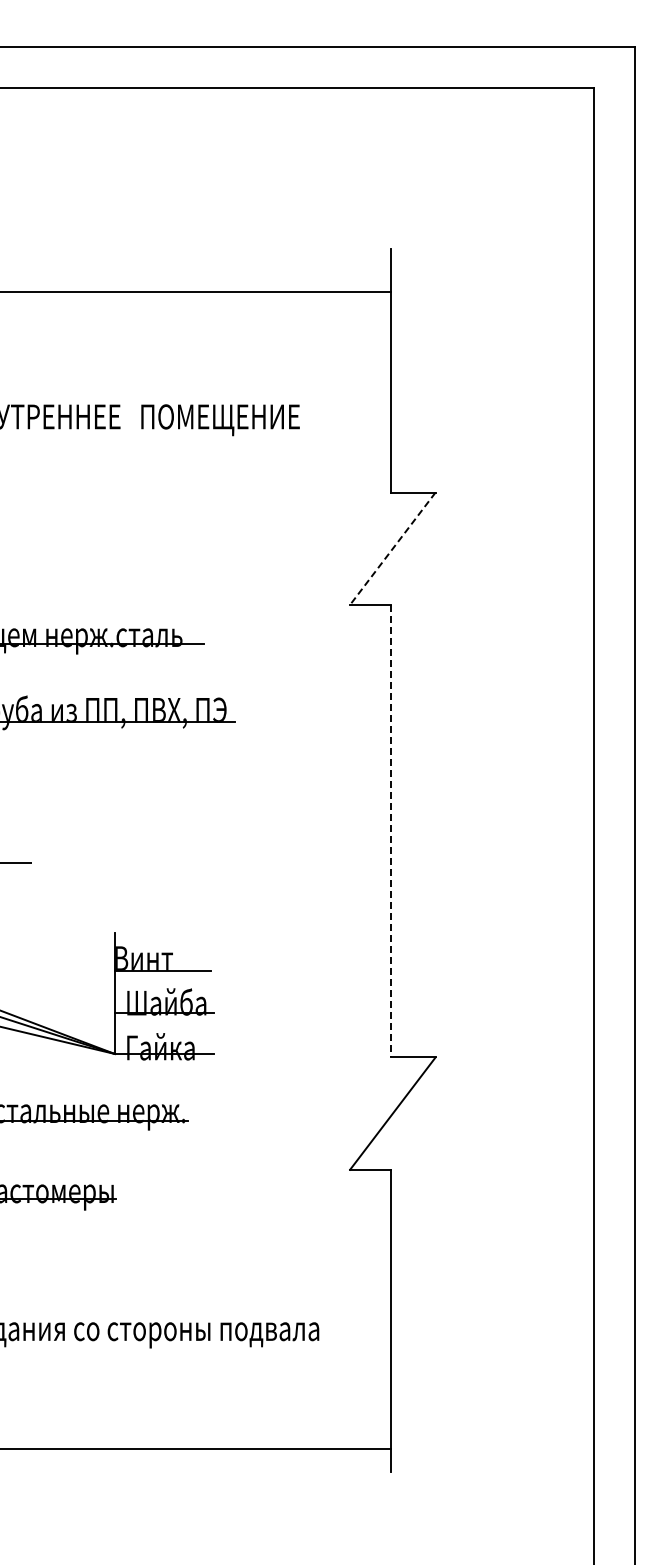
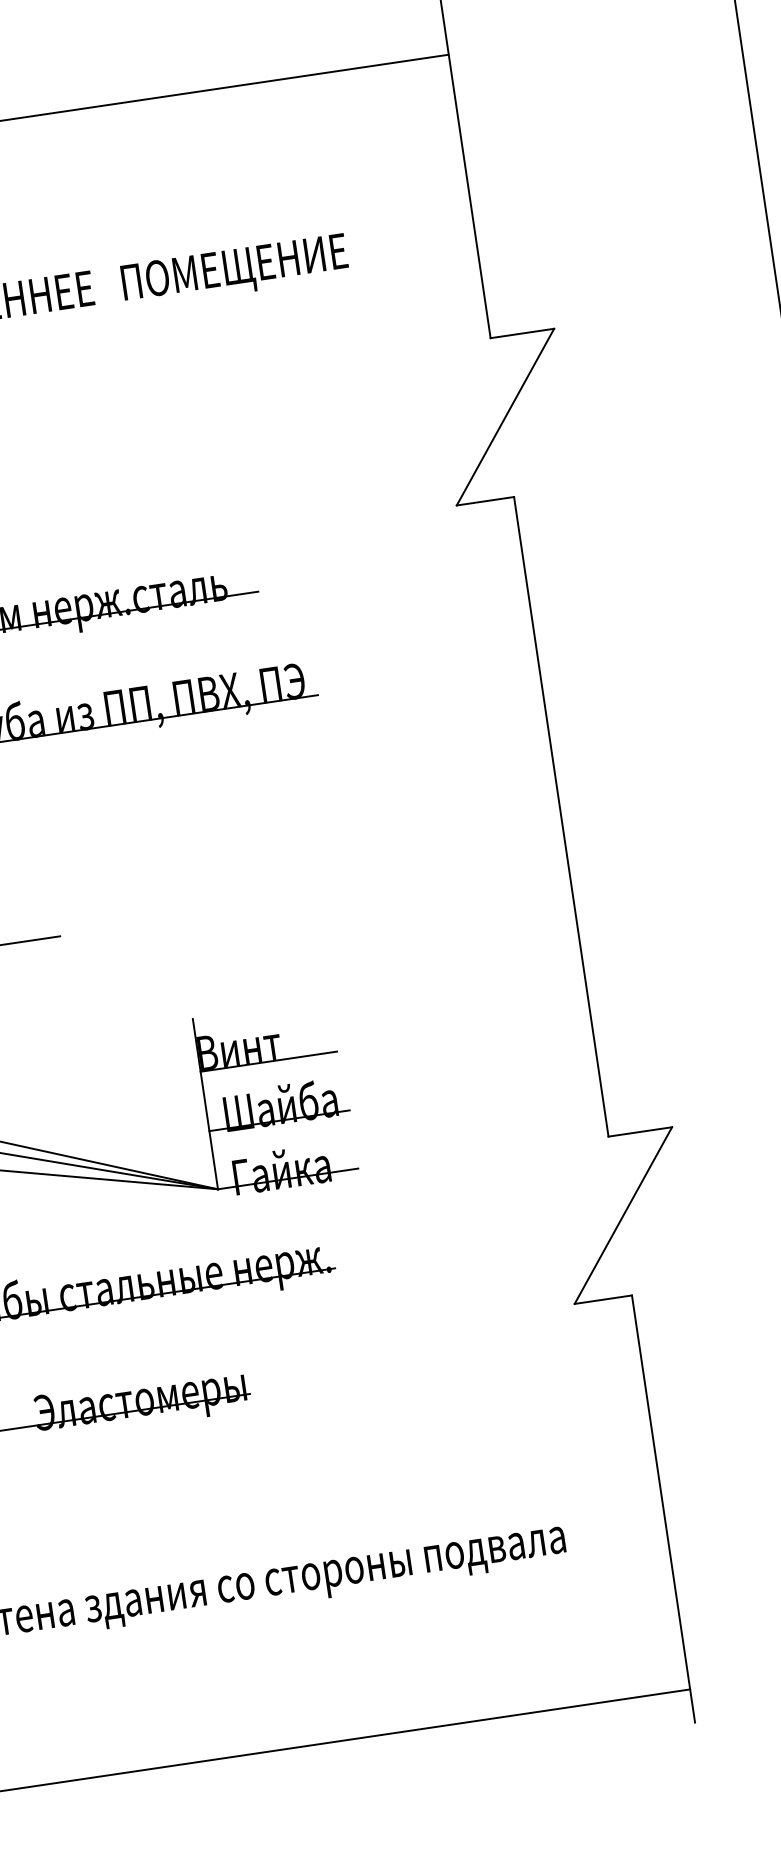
line: (392, 548) -> (504, 416), dashed -> solid
line: (390, 831) -> (561, 817), dashed -> solid

